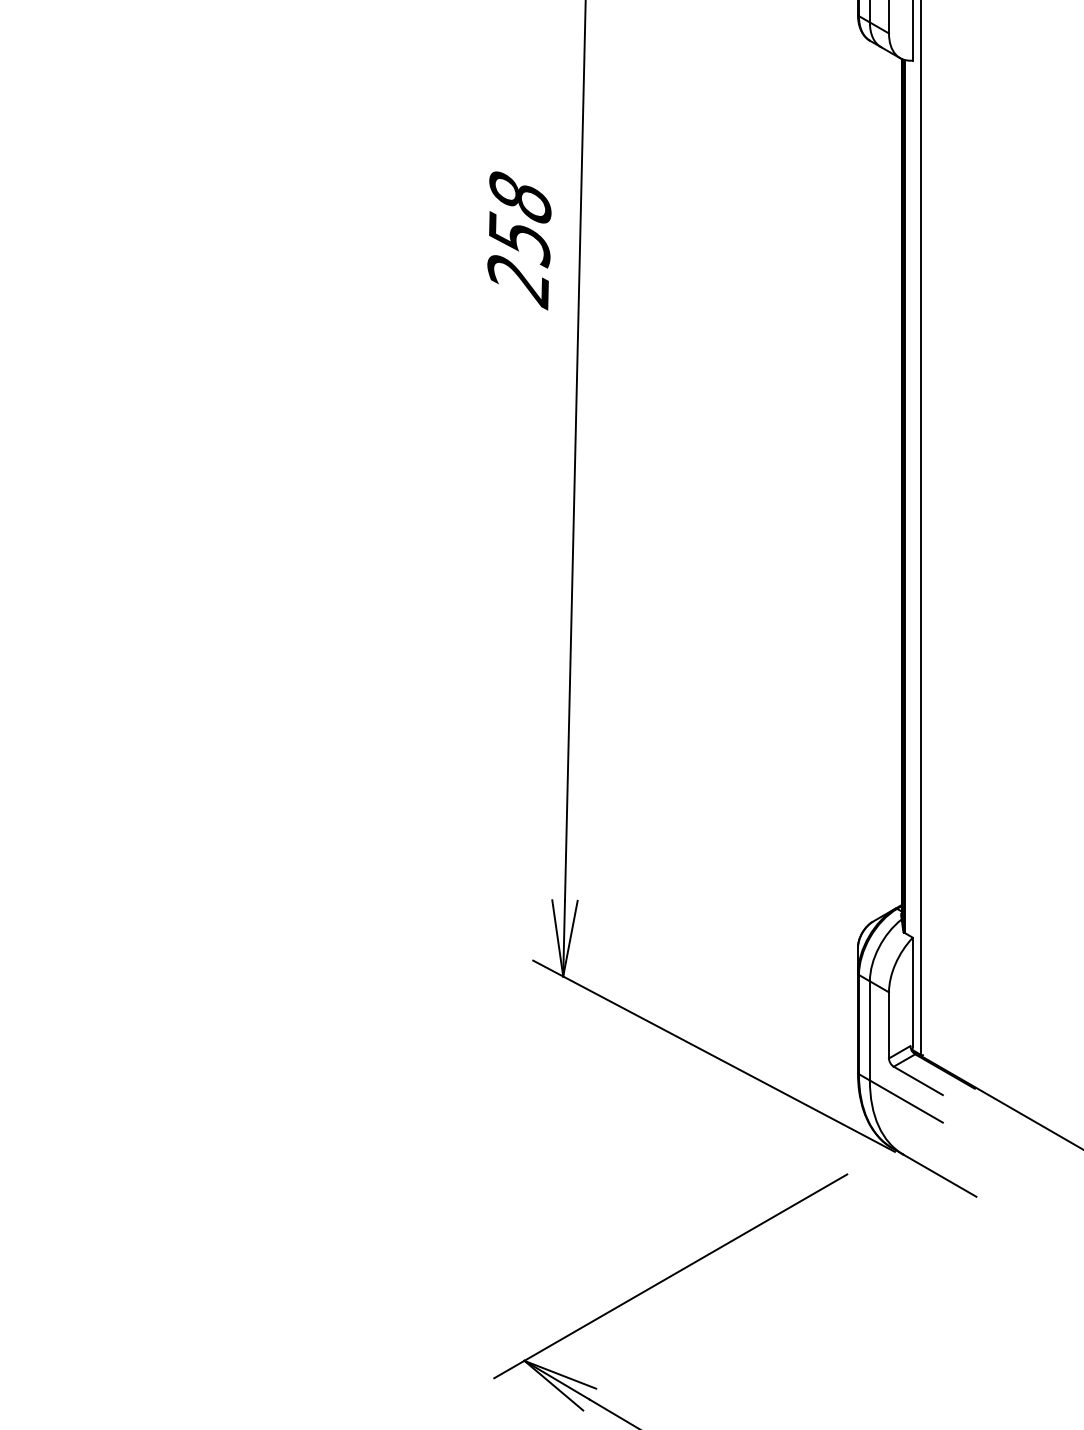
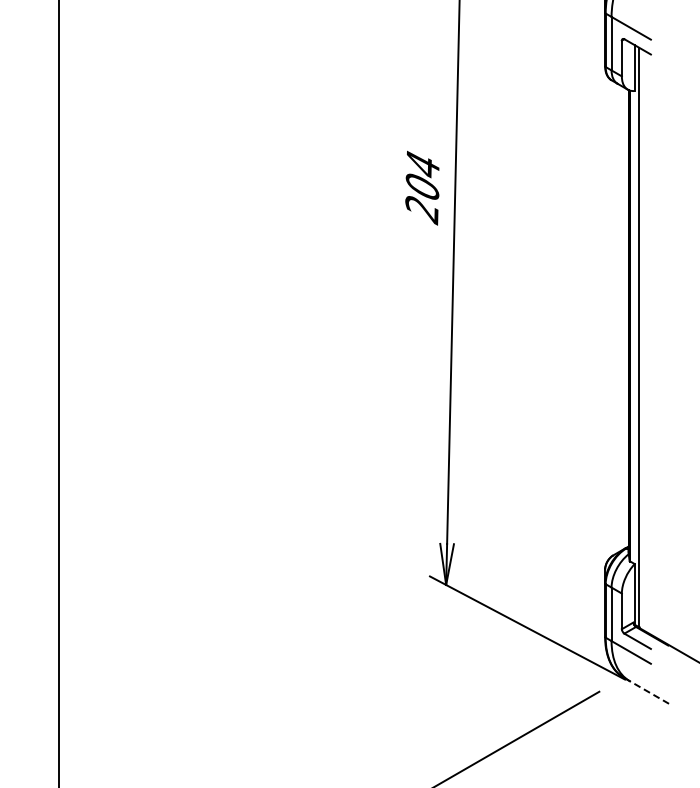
text: (519, 219) -> (422, 176), 258 -> 204
line: (940, 1175) -> (649, 692), solid -> dashed

